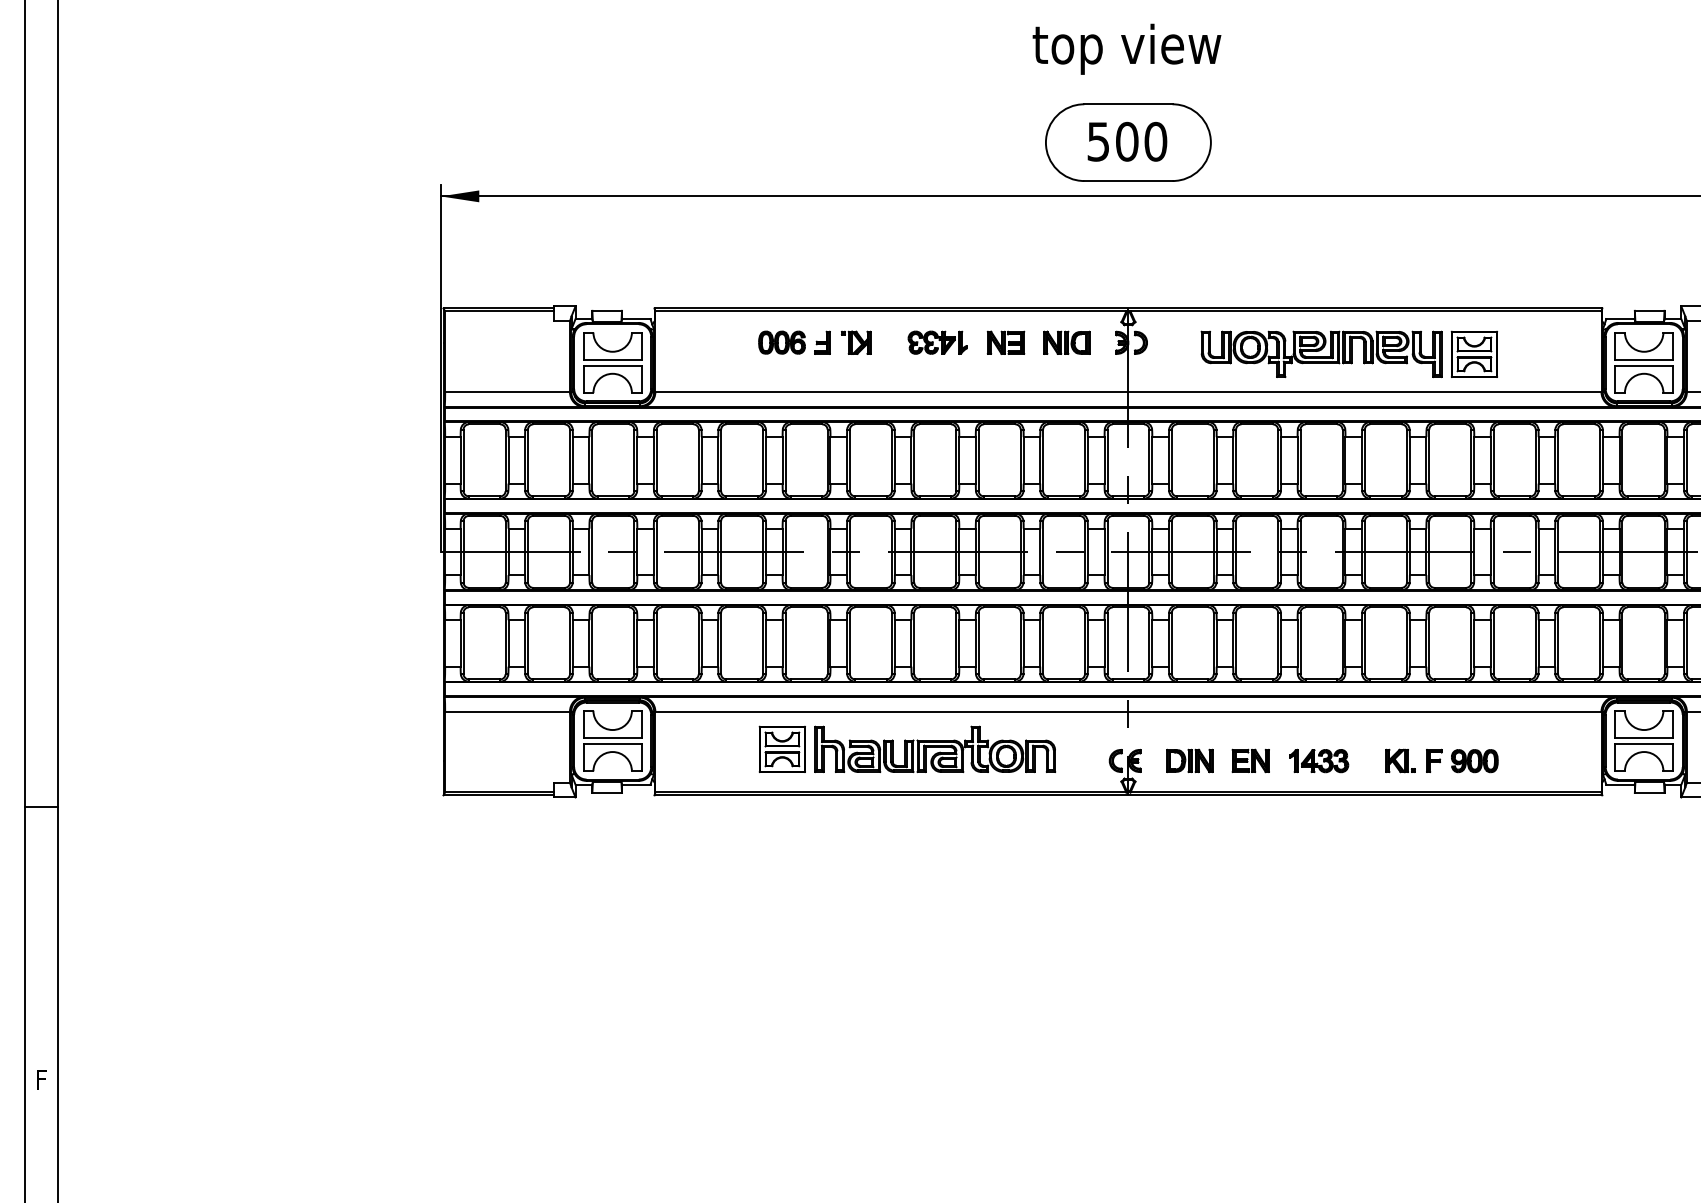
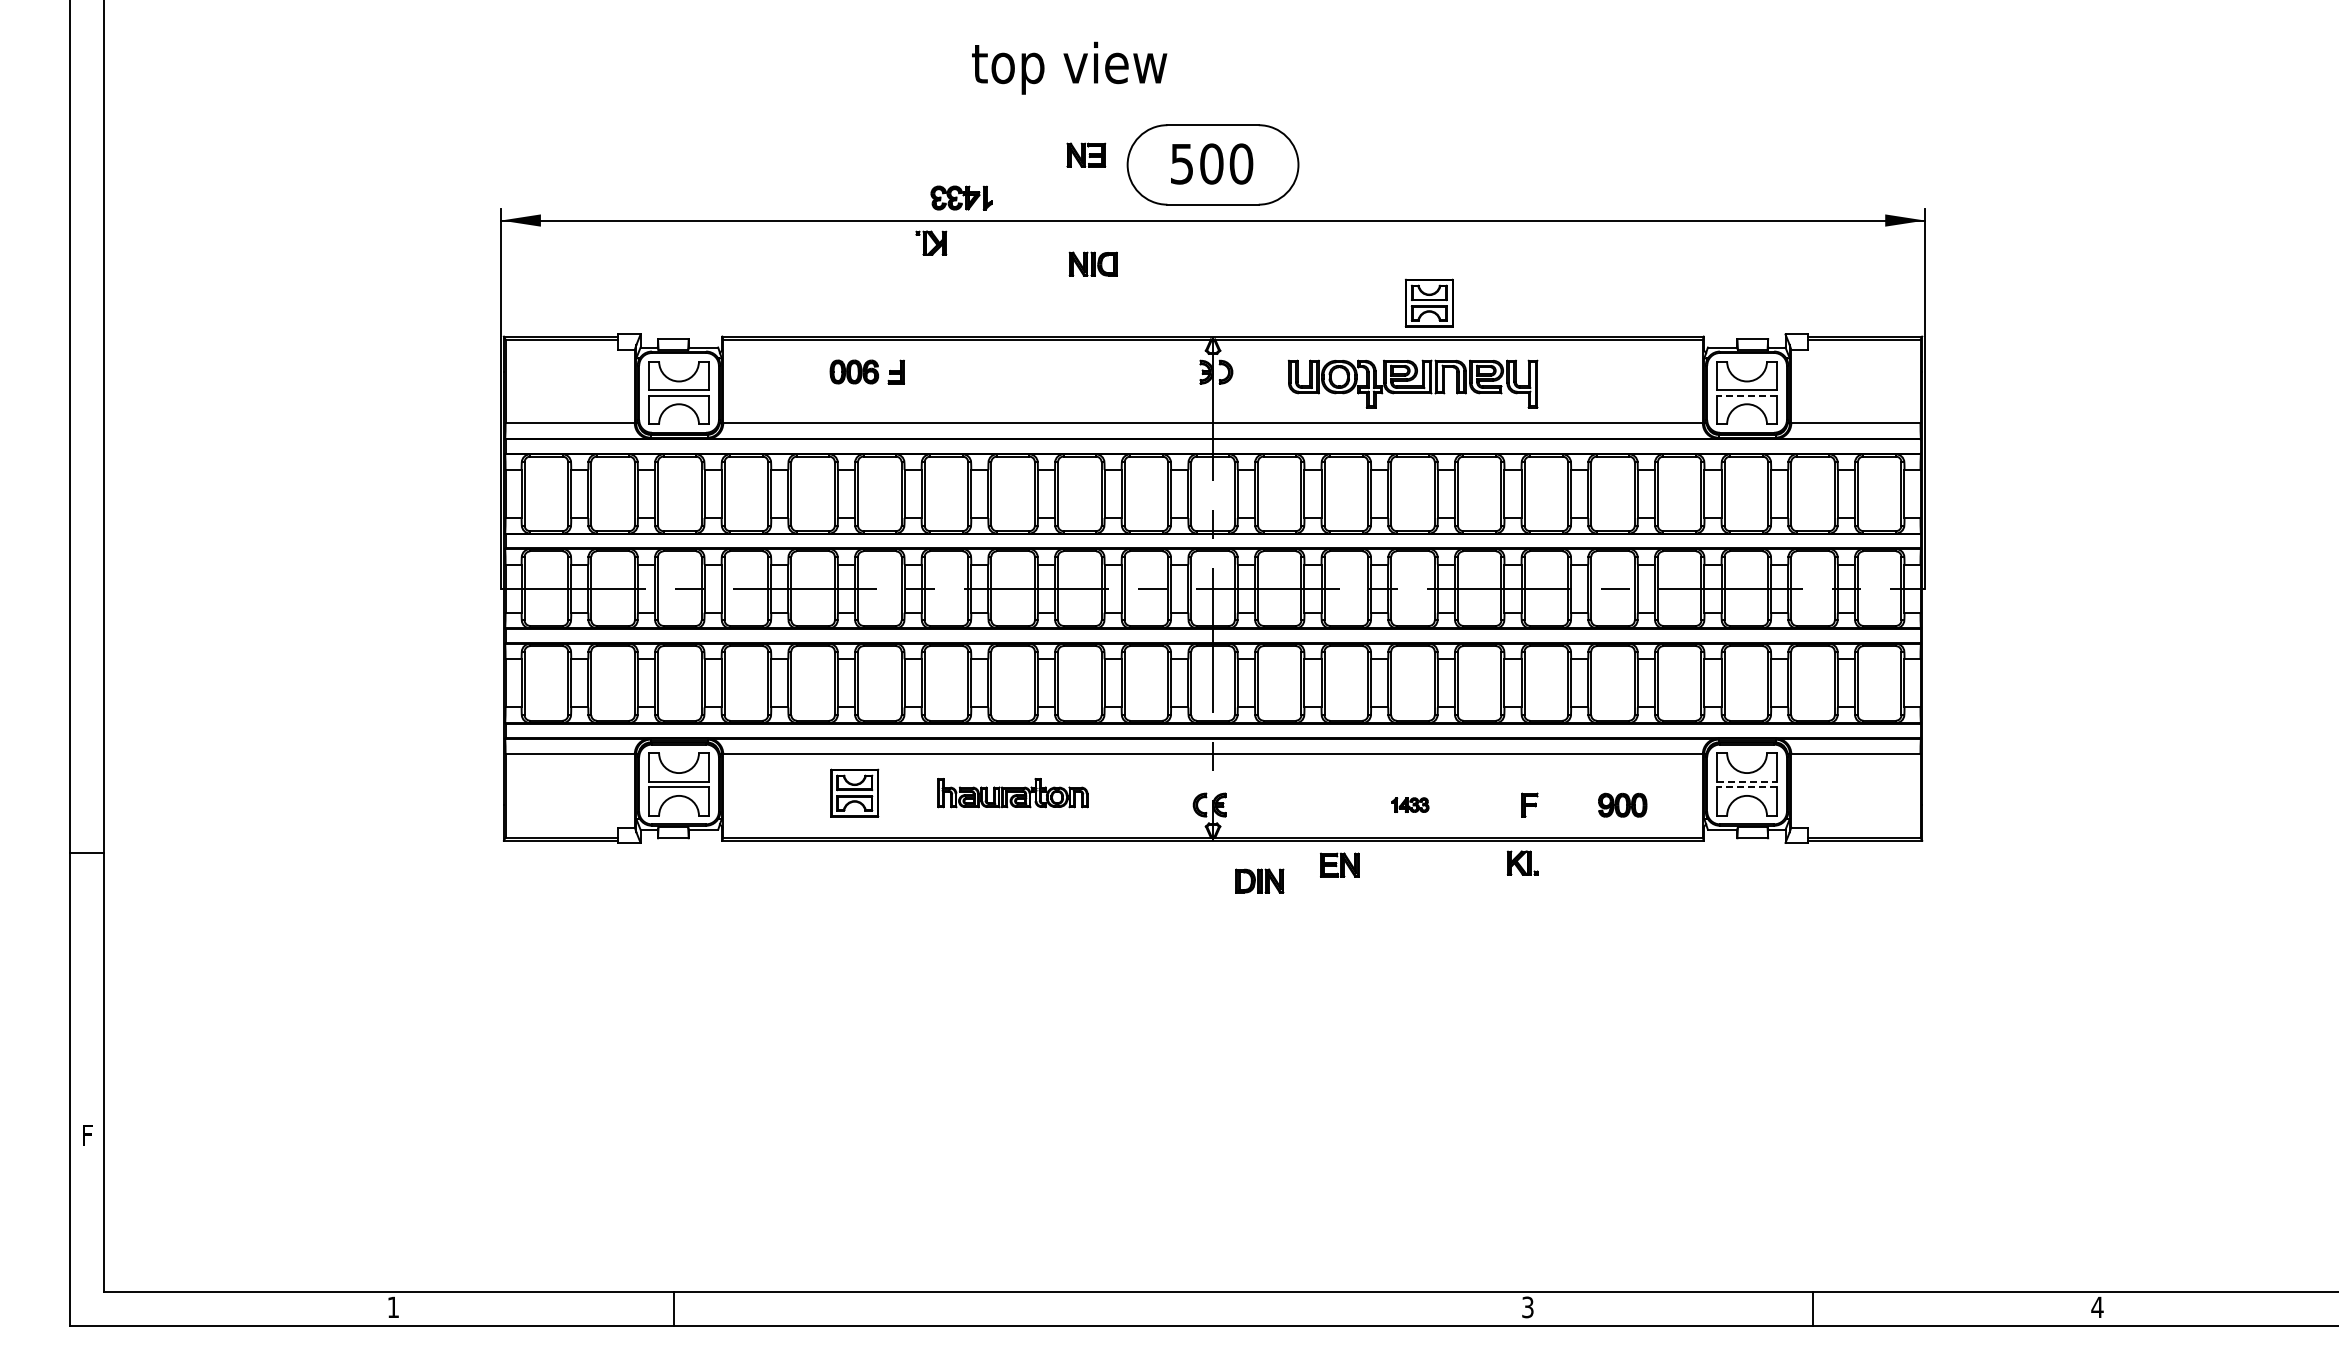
text: (1126, 48) -> (1069, 67), moved
part: (856, 342) -> (931, 242), moved
part: (937, 342) -> (961, 197), moved
part: (1006, 342) -> (1086, 154), moved
part: (1066, 342) -> (1092, 263), moved
part: (1473, 353) -> (1428, 302), moved
line: (1644, 365) -> (1747, 395), solid -> dashed
line: (1644, 738) -> (1747, 781), solid -> dashed
line: (1644, 743) -> (1747, 787), solid -> dashed
part: (934, 748) -> (1012, 792), size x0.6
part: (1189, 760) -> (1259, 880), moved
part: (1250, 760) -> (1339, 864), moved
part: (1319, 760) -> (1410, 804), size x0.6
part: (1400, 760) -> (1522, 862), moved
part: (1474, 760) -> (1622, 804), moved

